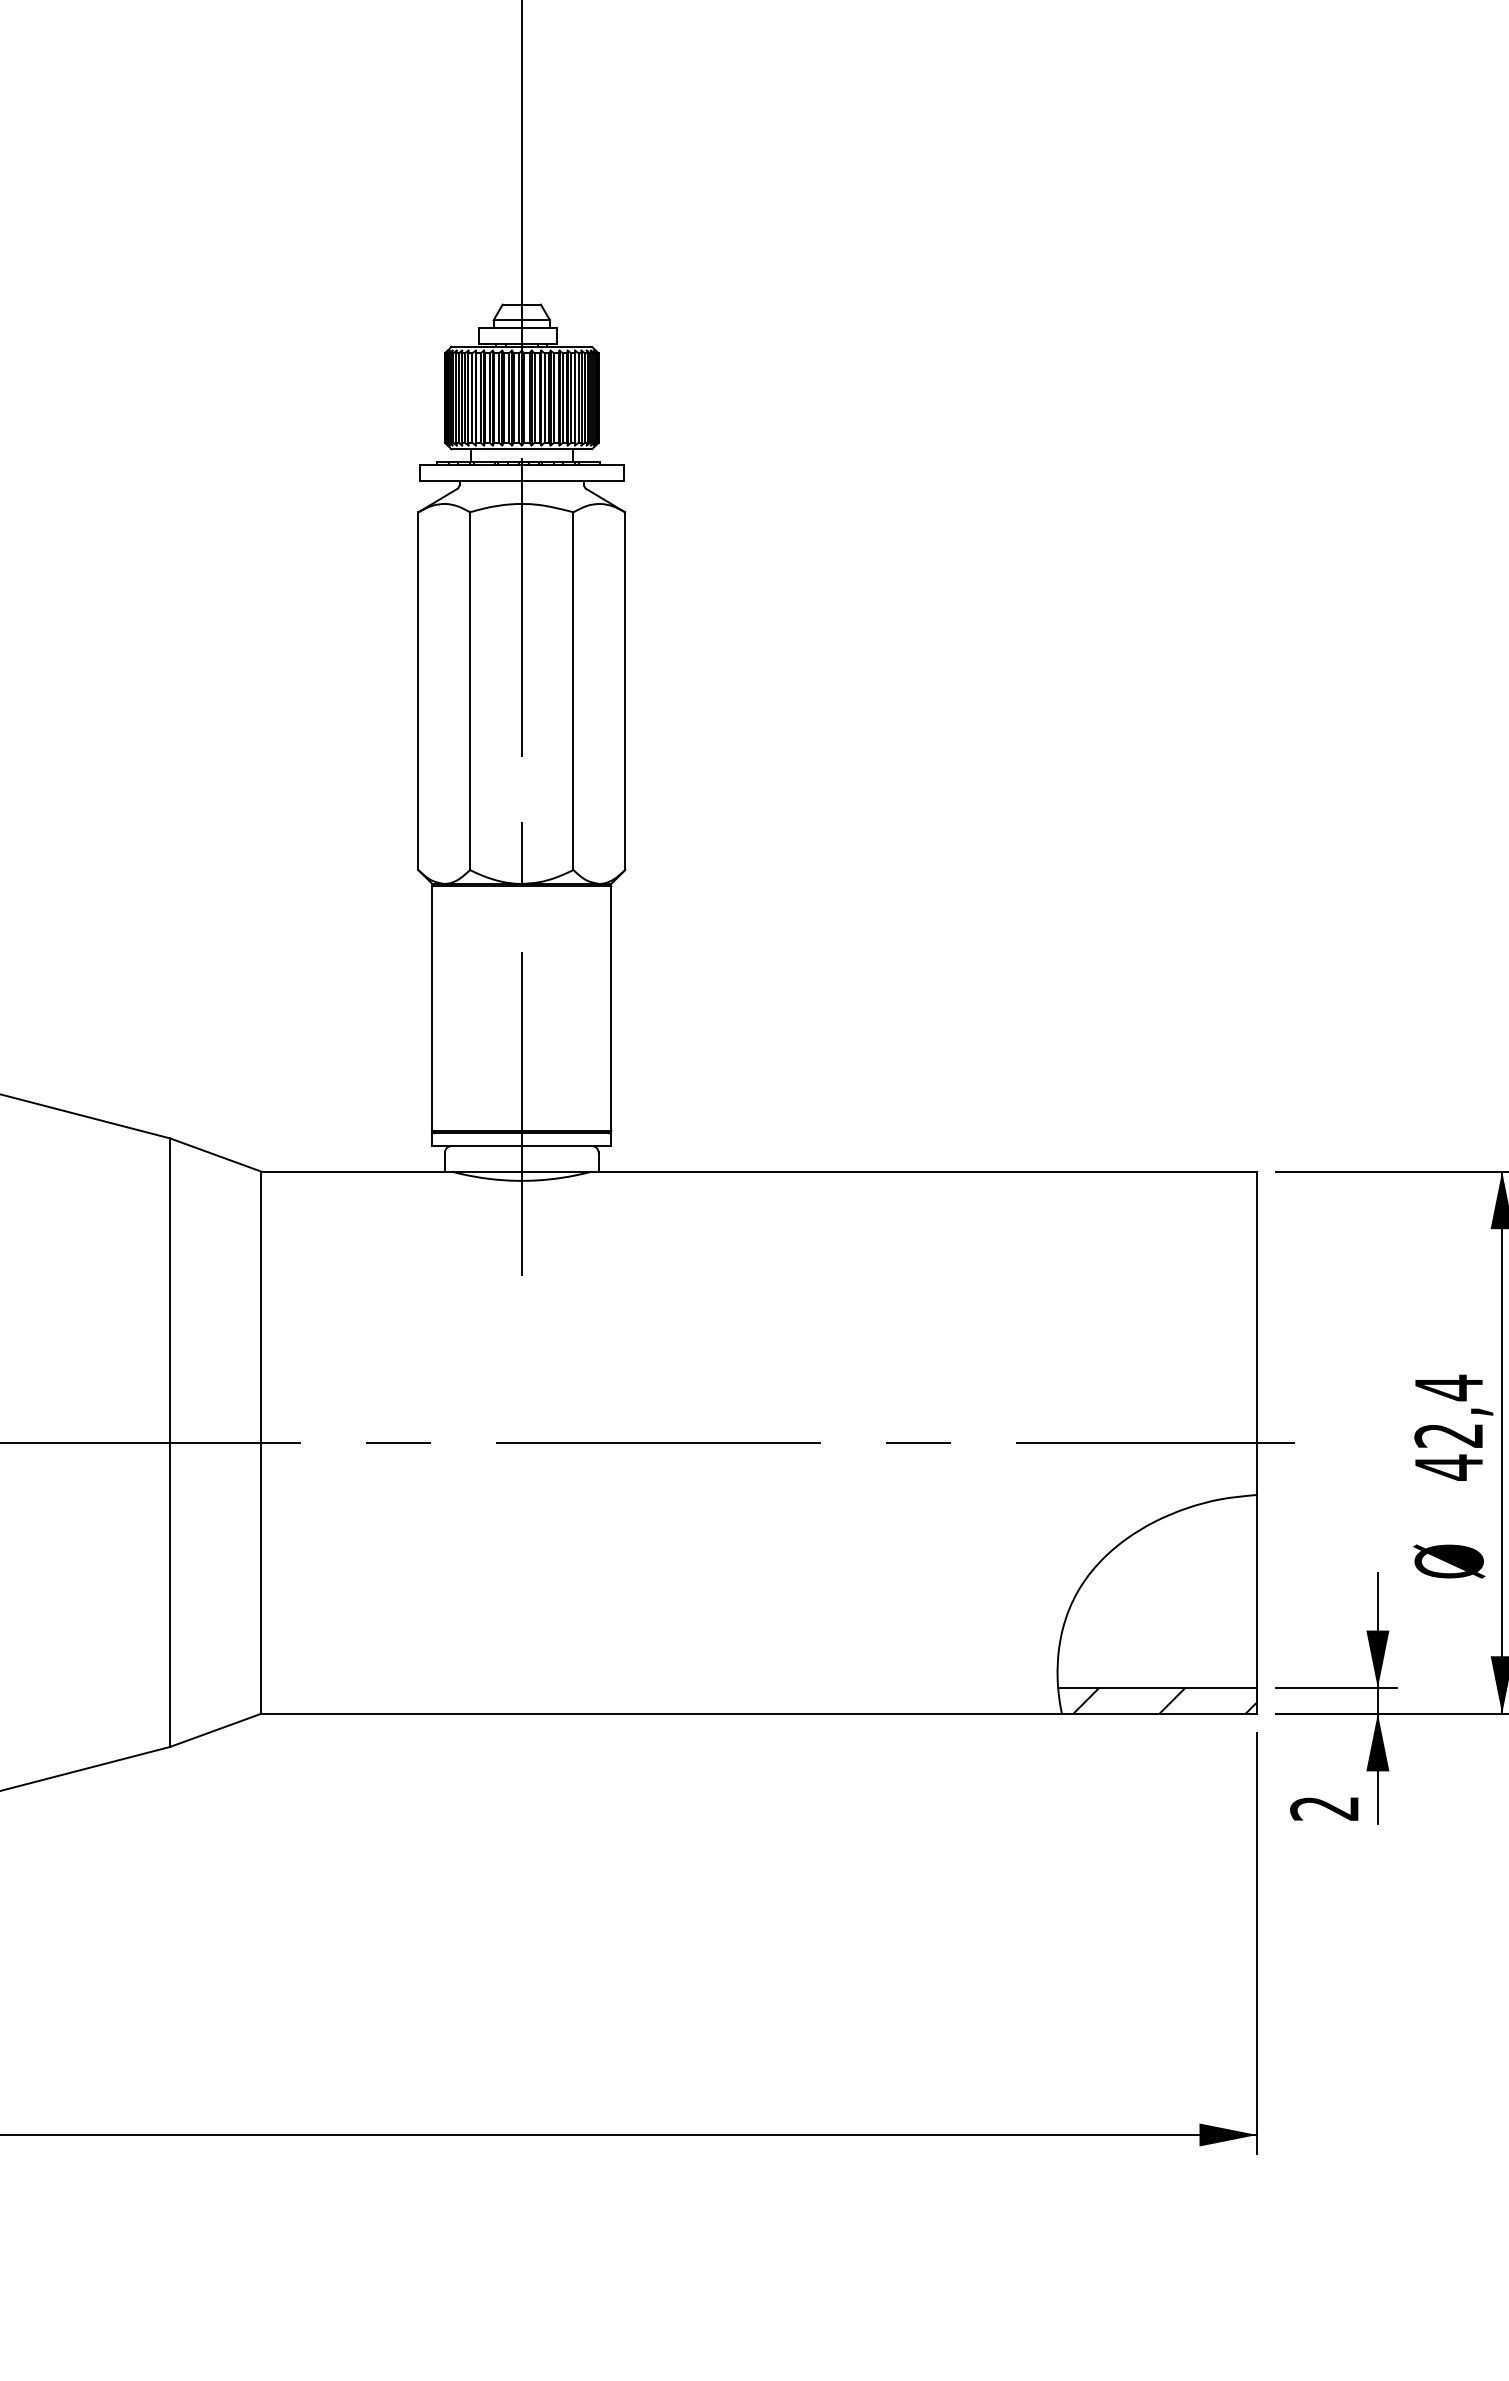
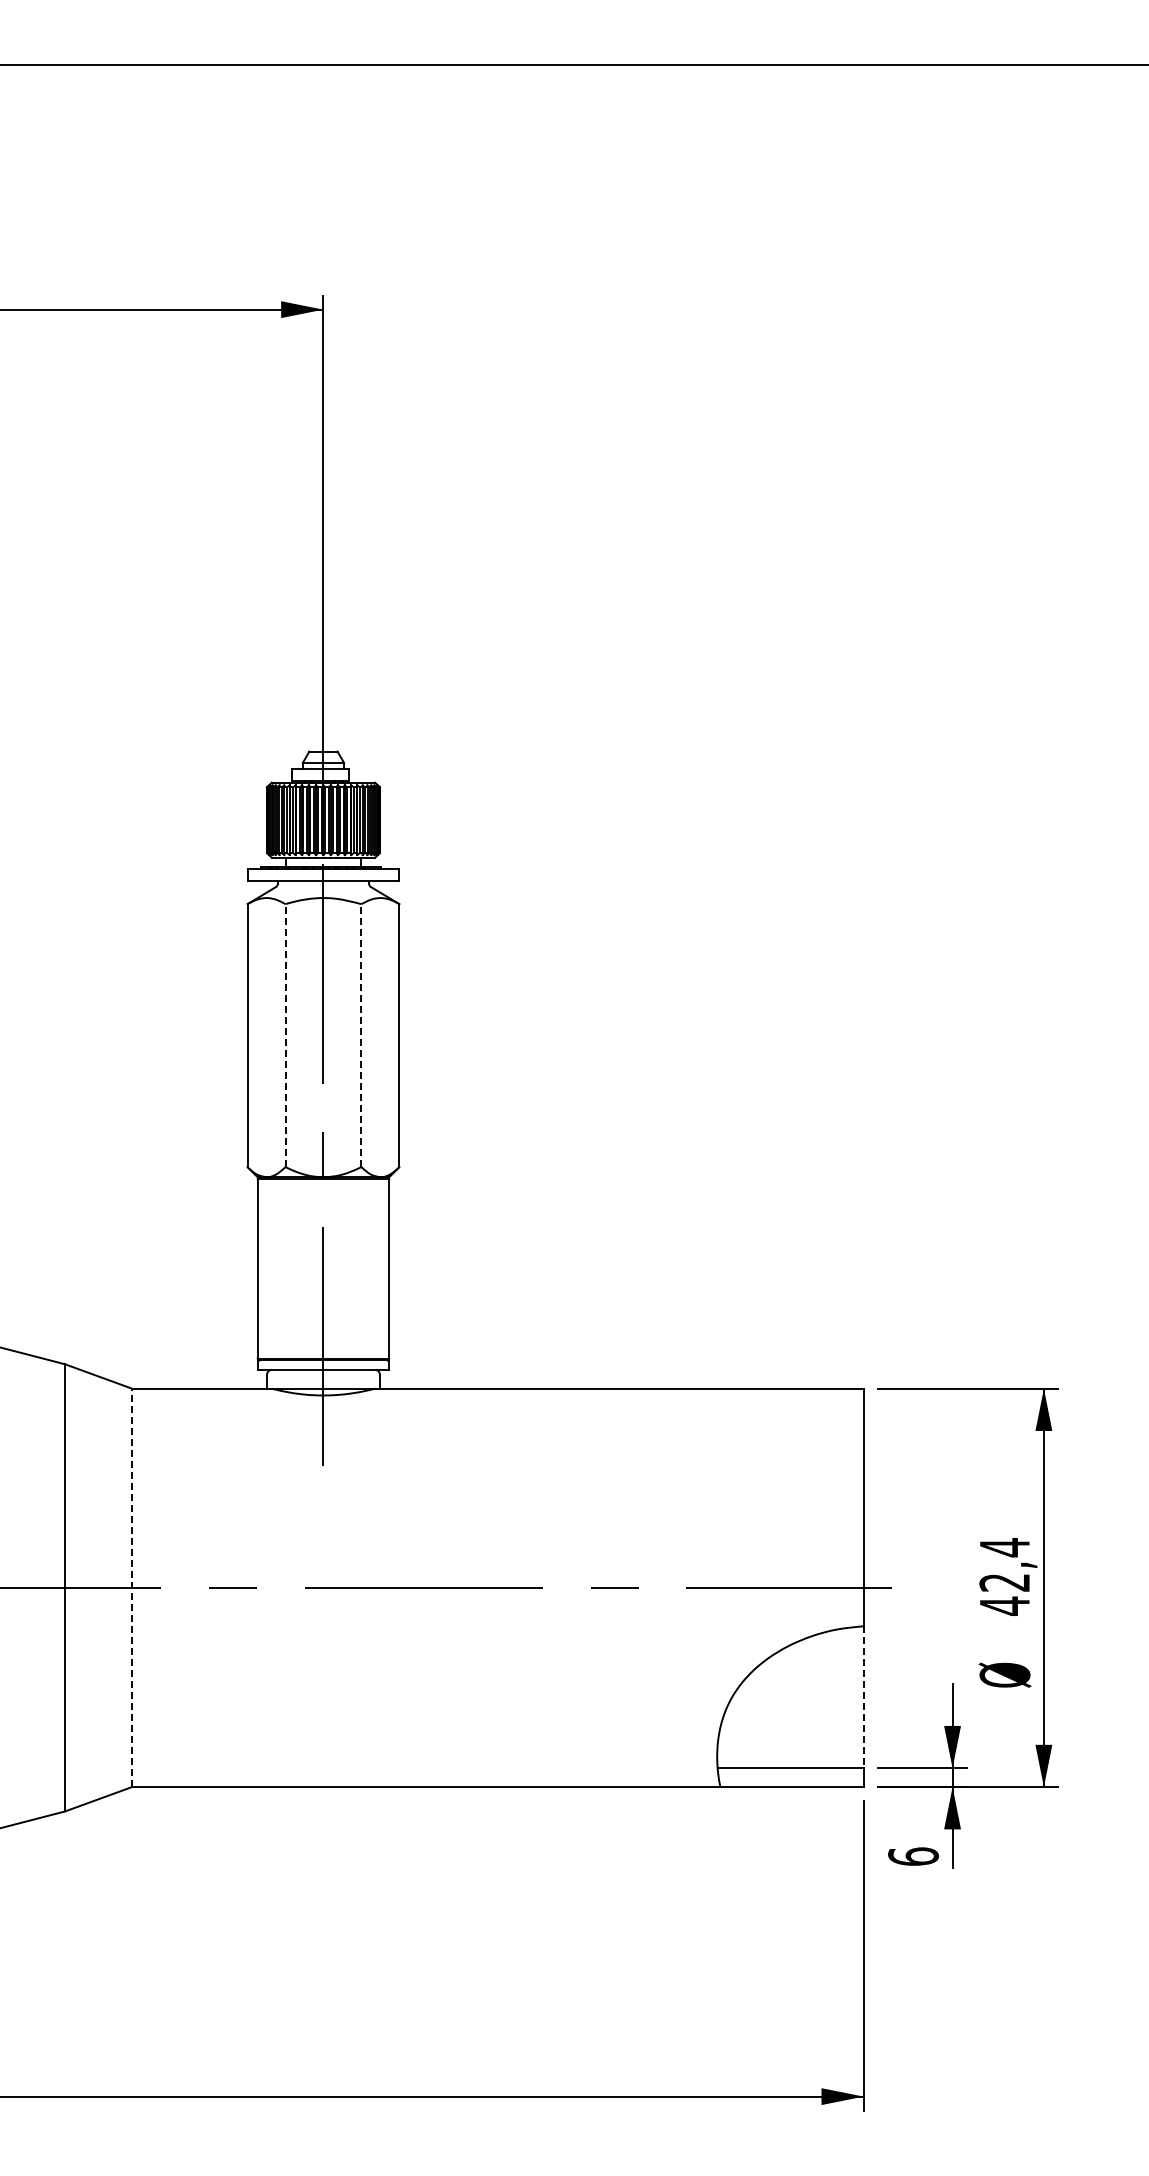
line: (470, 691) -> (285, 1035), solid -> dashed
line: (573, 691) -> (361, 1035), solid -> dashed
line: (261, 1442) -> (132, 1587), solid -> dashed
line: (1256, 1591) -> (863, 1697), solid -> dashed
hatch: (1164, 1700) -> (795, 1777), removed
text: (1324, 1808) -> (913, 1856), 2 -> 6

